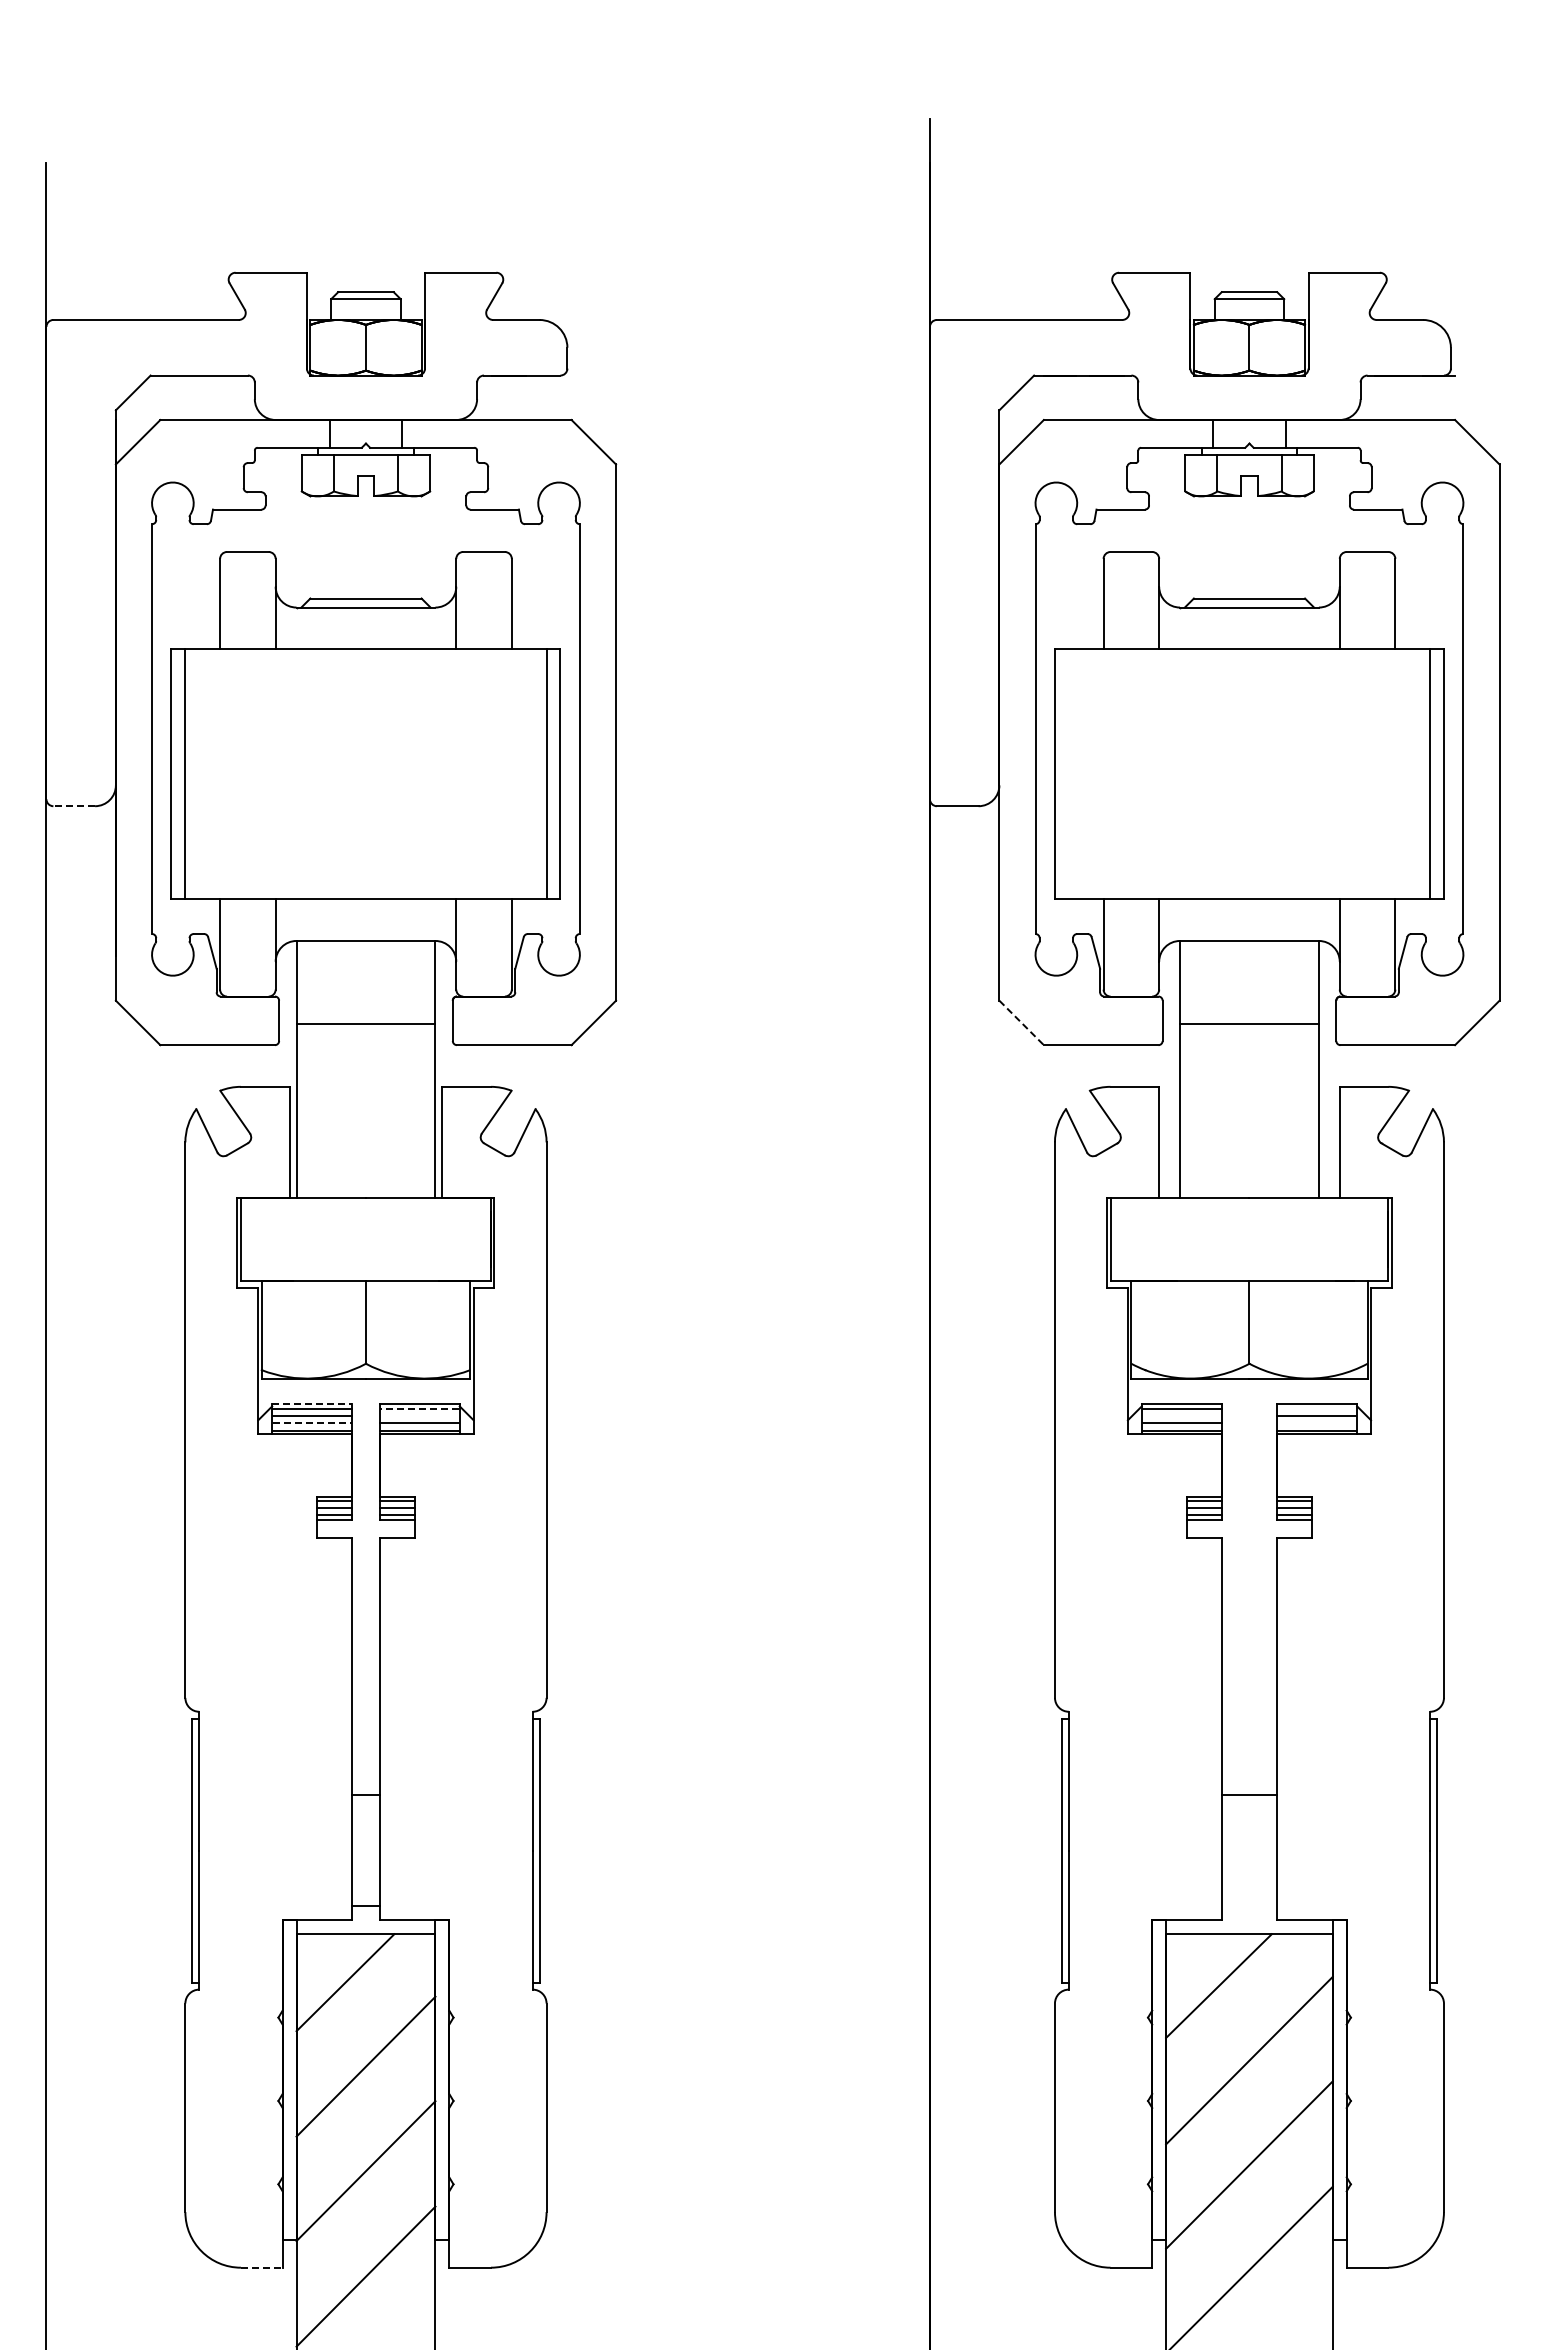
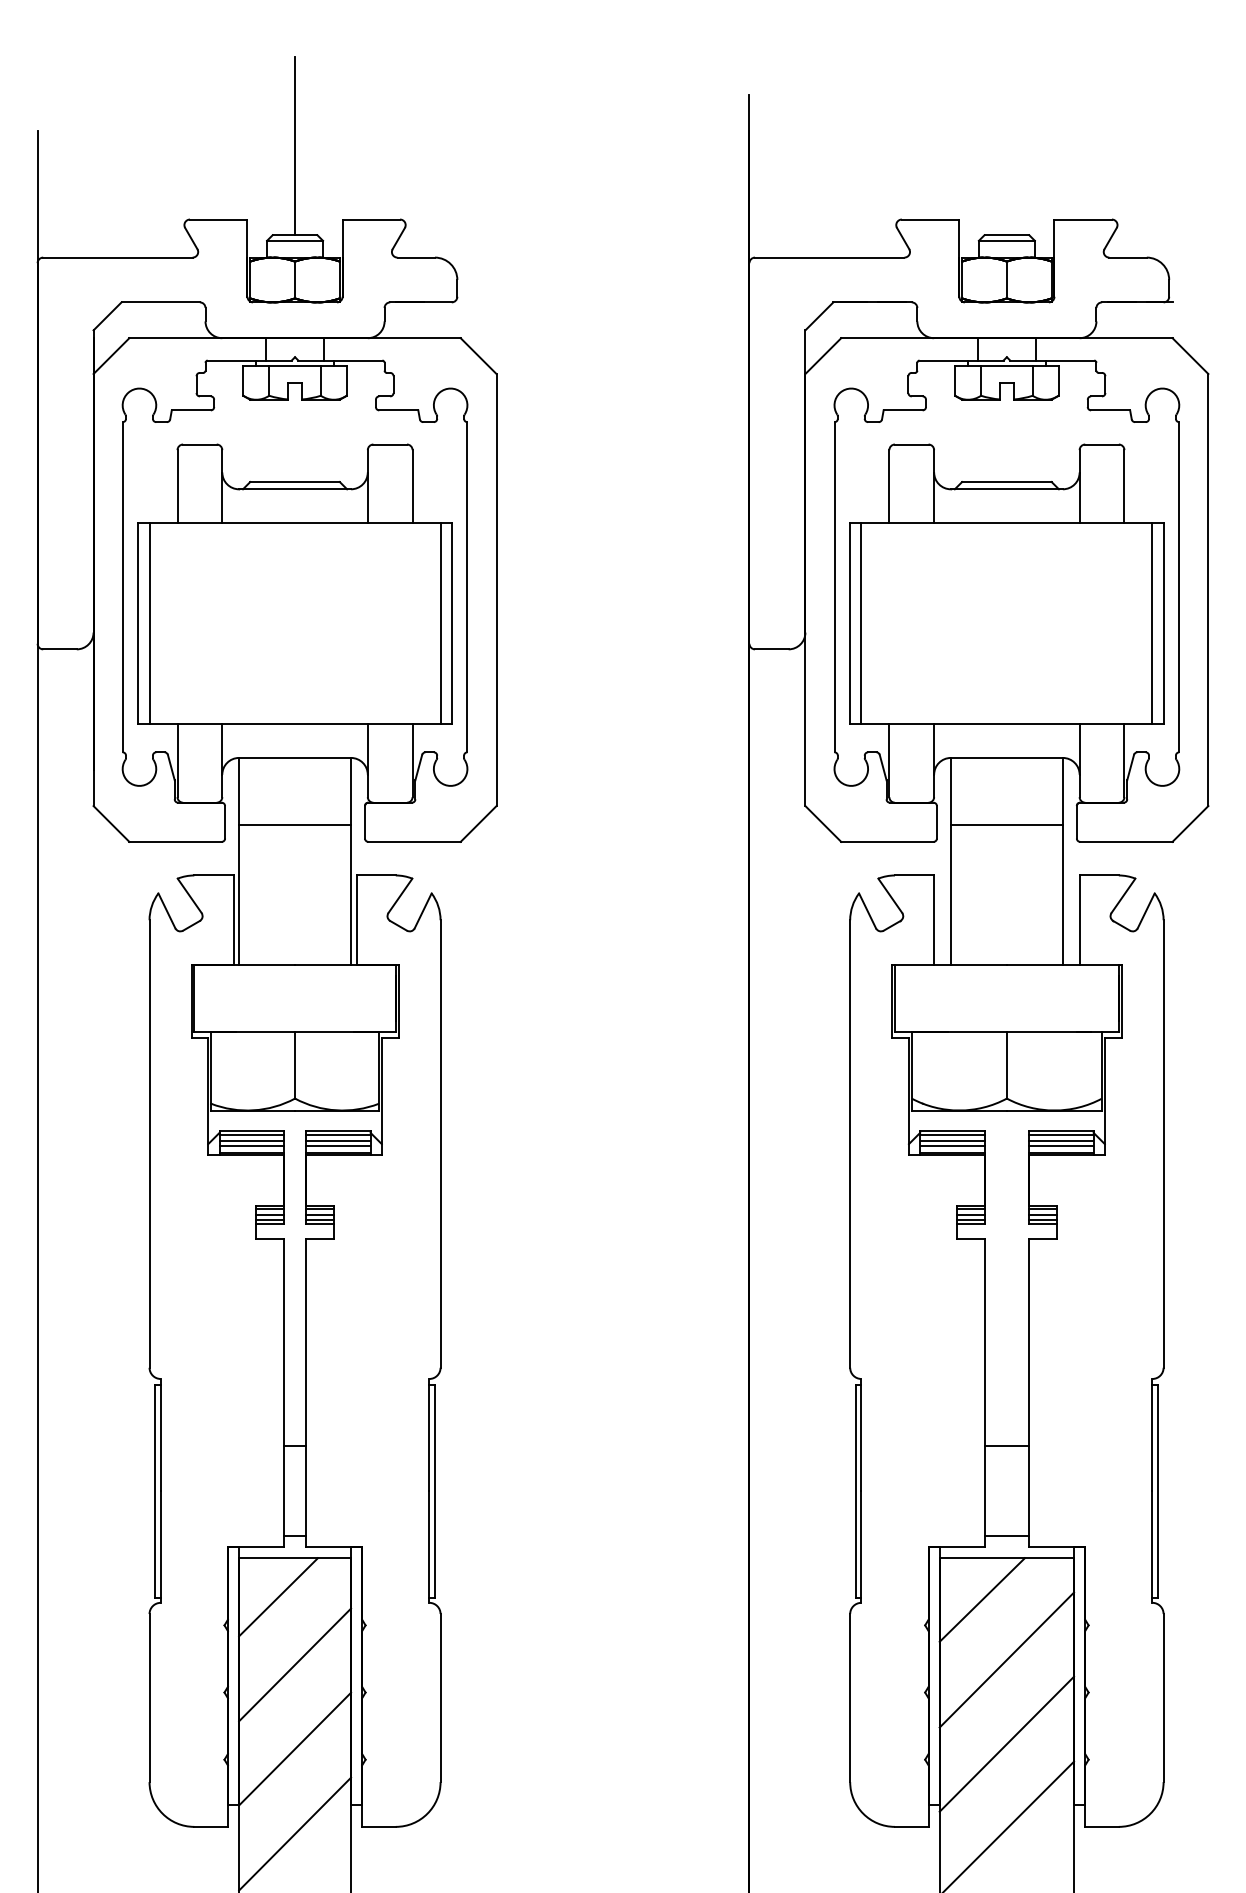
line: (365, 181) -> (294, 146), added
line: (1068, 774) -> (861, 623), added
line: (74, 806) -> (60, 649), dashed -> solid
line: (1021, 1023) -> (823, 824), dashed -> solid
line: (312, 1404) -> (251, 1131), dashed -> solid
line: (419, 1409) -> (338, 1135), dashed -> solid
line: (1316, 1409) -> (1060, 1135), added
line: (419, 1416) -> (338, 1141), added
line: (1181, 1416) -> (952, 1141), added
line: (312, 1423) -> (251, 1146), dashed -> solid
line: (1316, 1423) -> (1060, 1146), added
line: (1249, 1906) -> (1006, 1535), added
line: (261, 2267) -> (210, 1826), dashed -> solid

